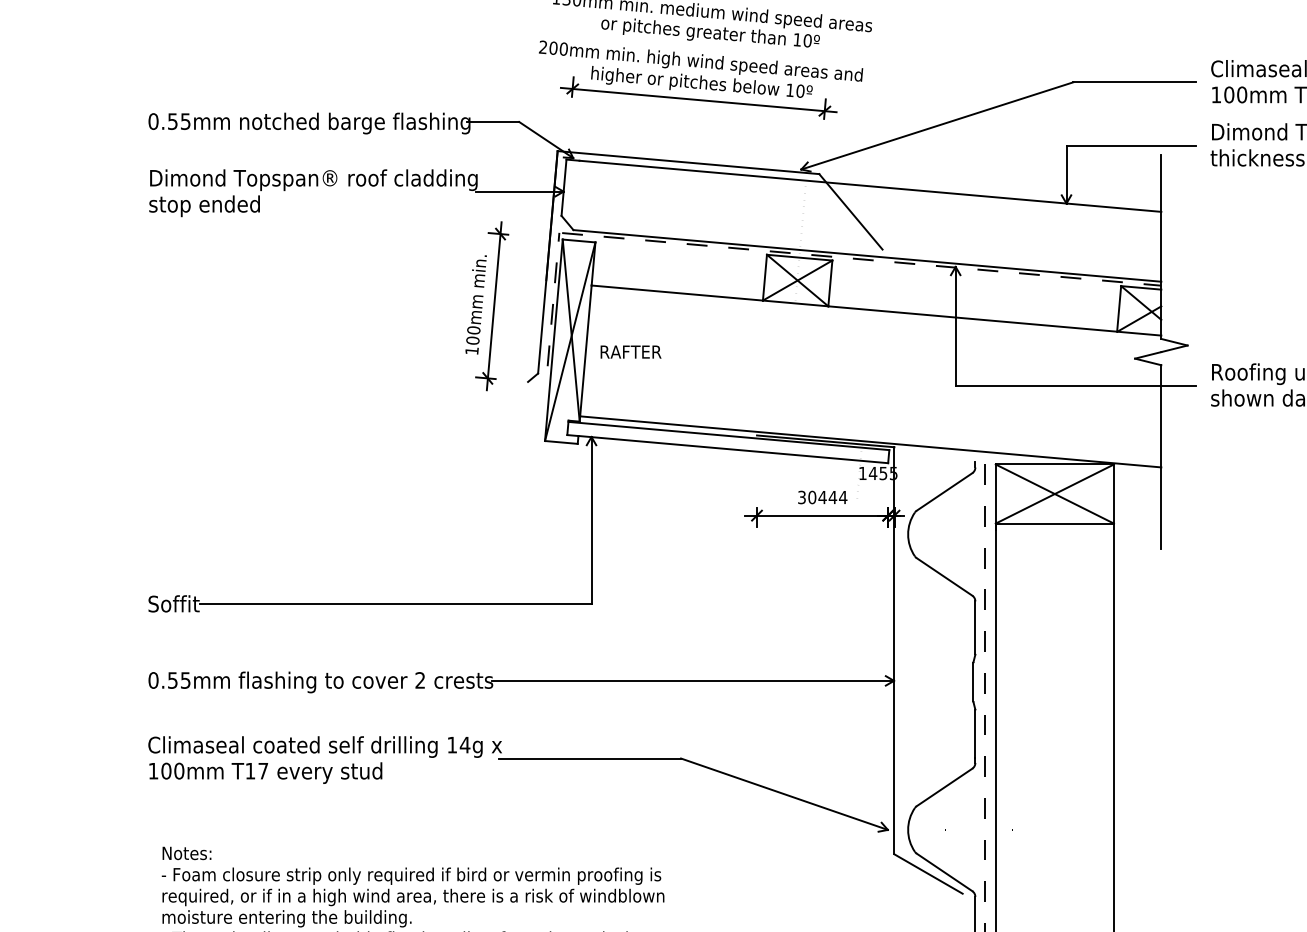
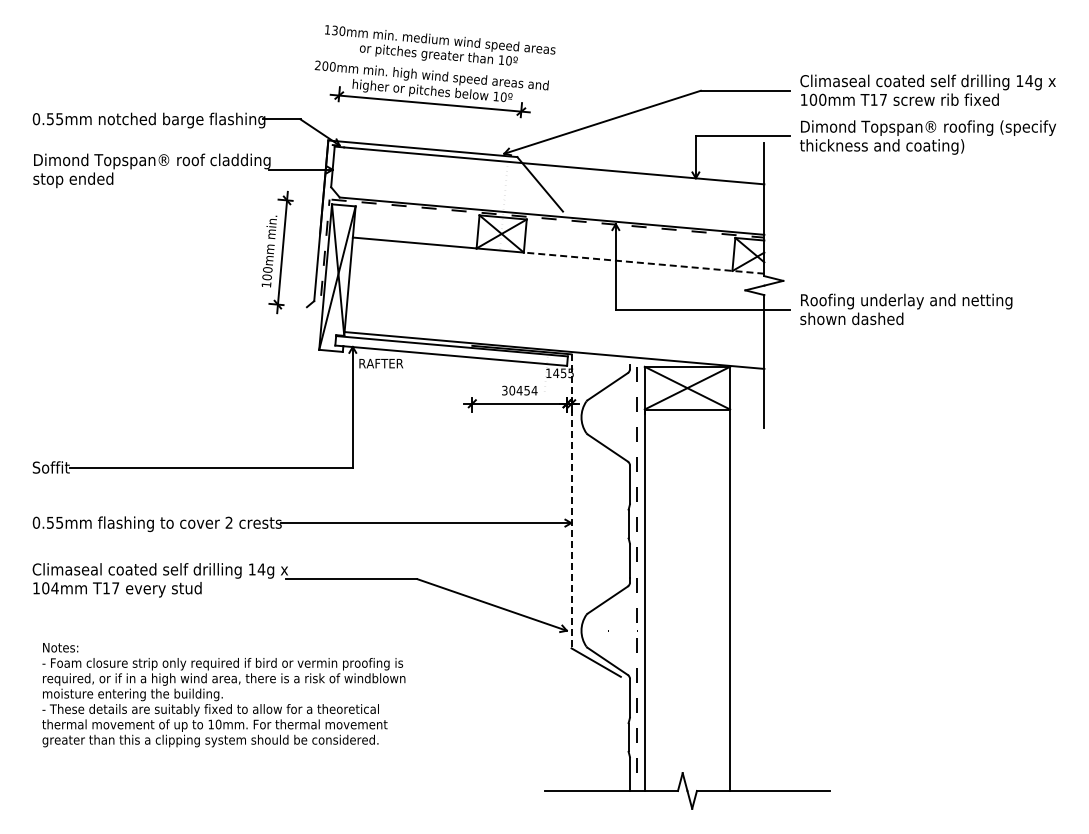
line: (995, 321) -> (644, 263), solid -> dashed
text: (631, 351) -> (381, 363), moved
text: (833, 497) -> (527, 390), 30444 -> 30454
line: (894, 650) -> (571, 501), solid -> dashed
text: (178, 771) -> (54, 588), 100mm -> 104mm

